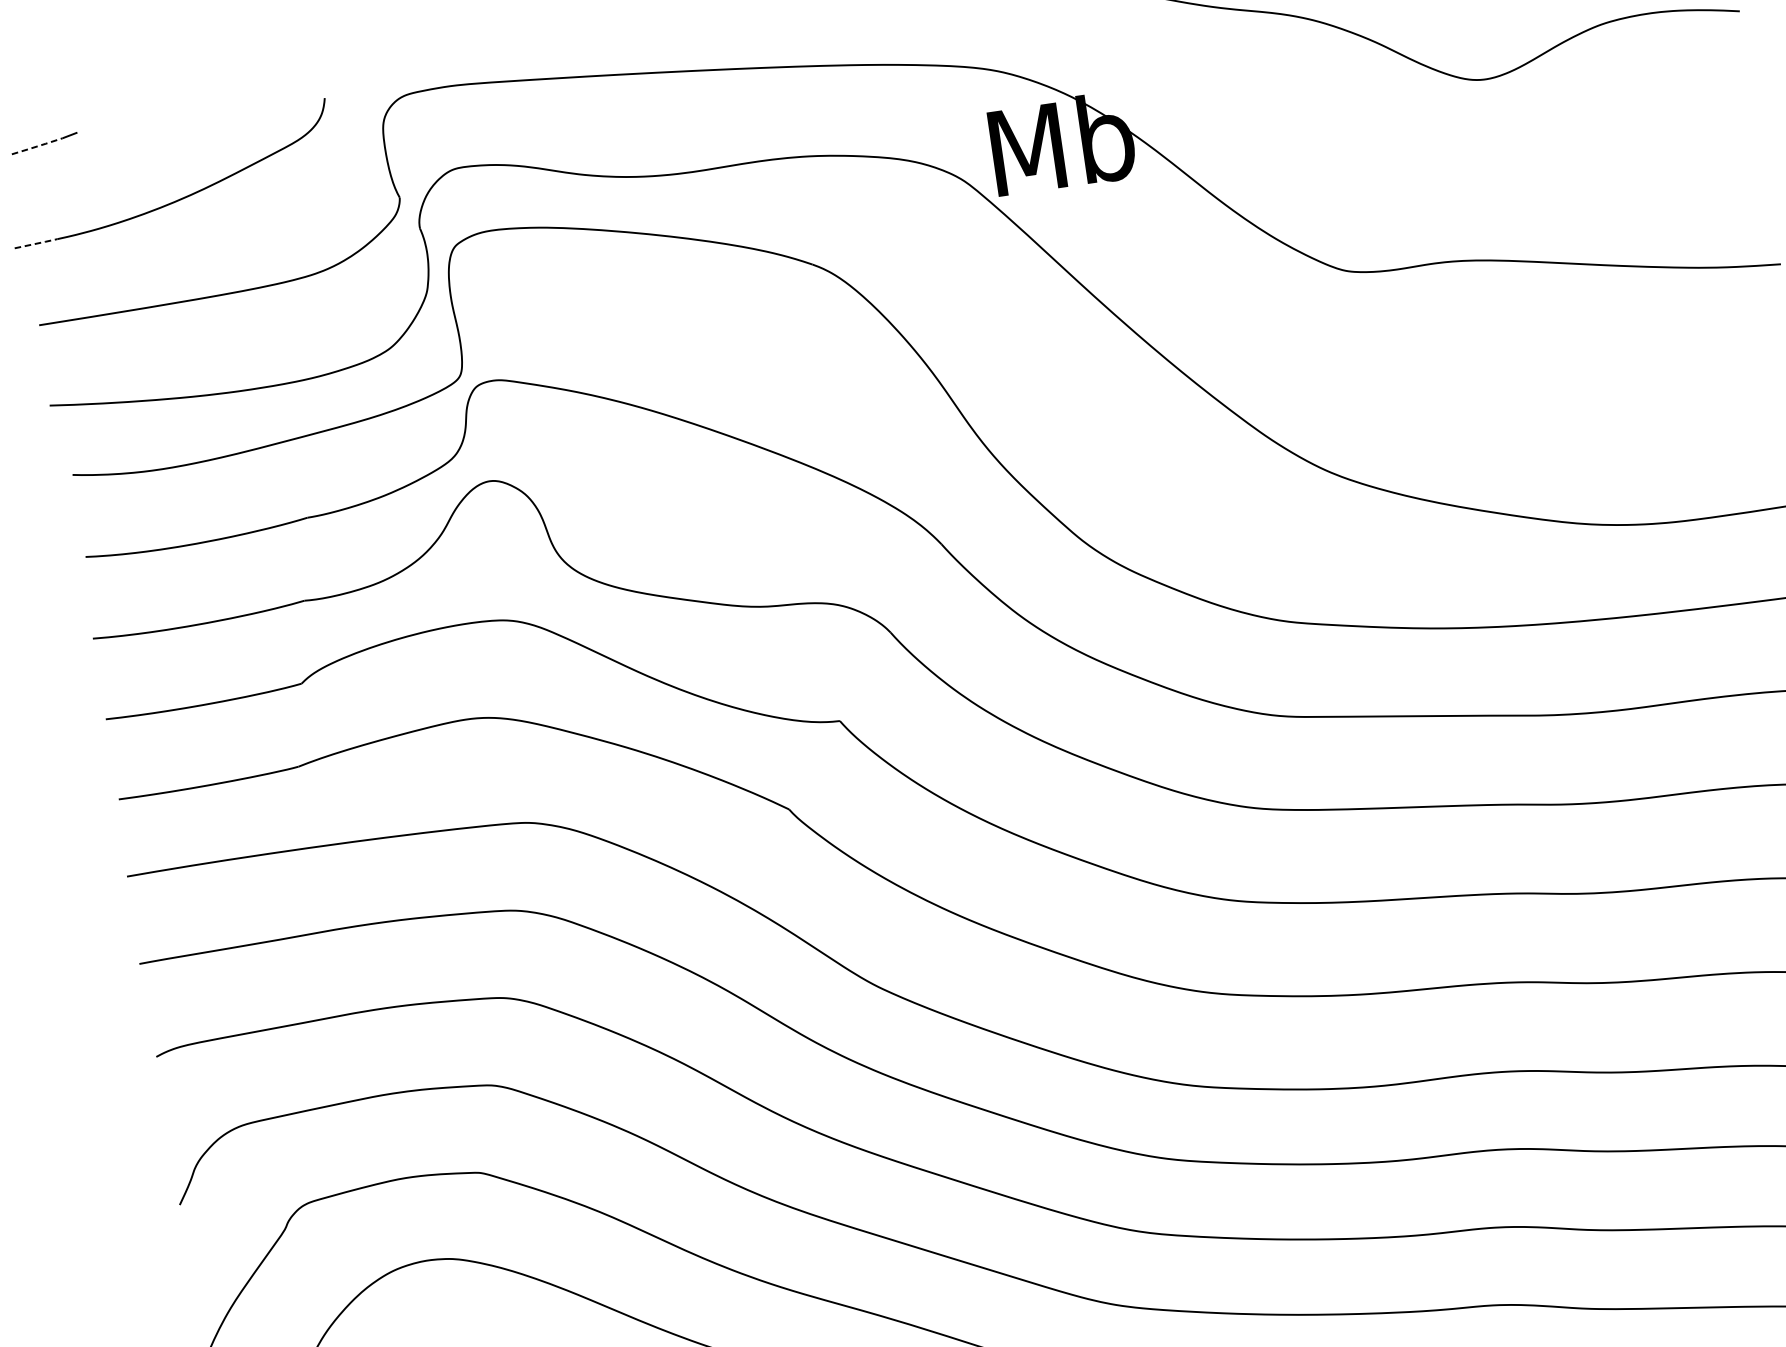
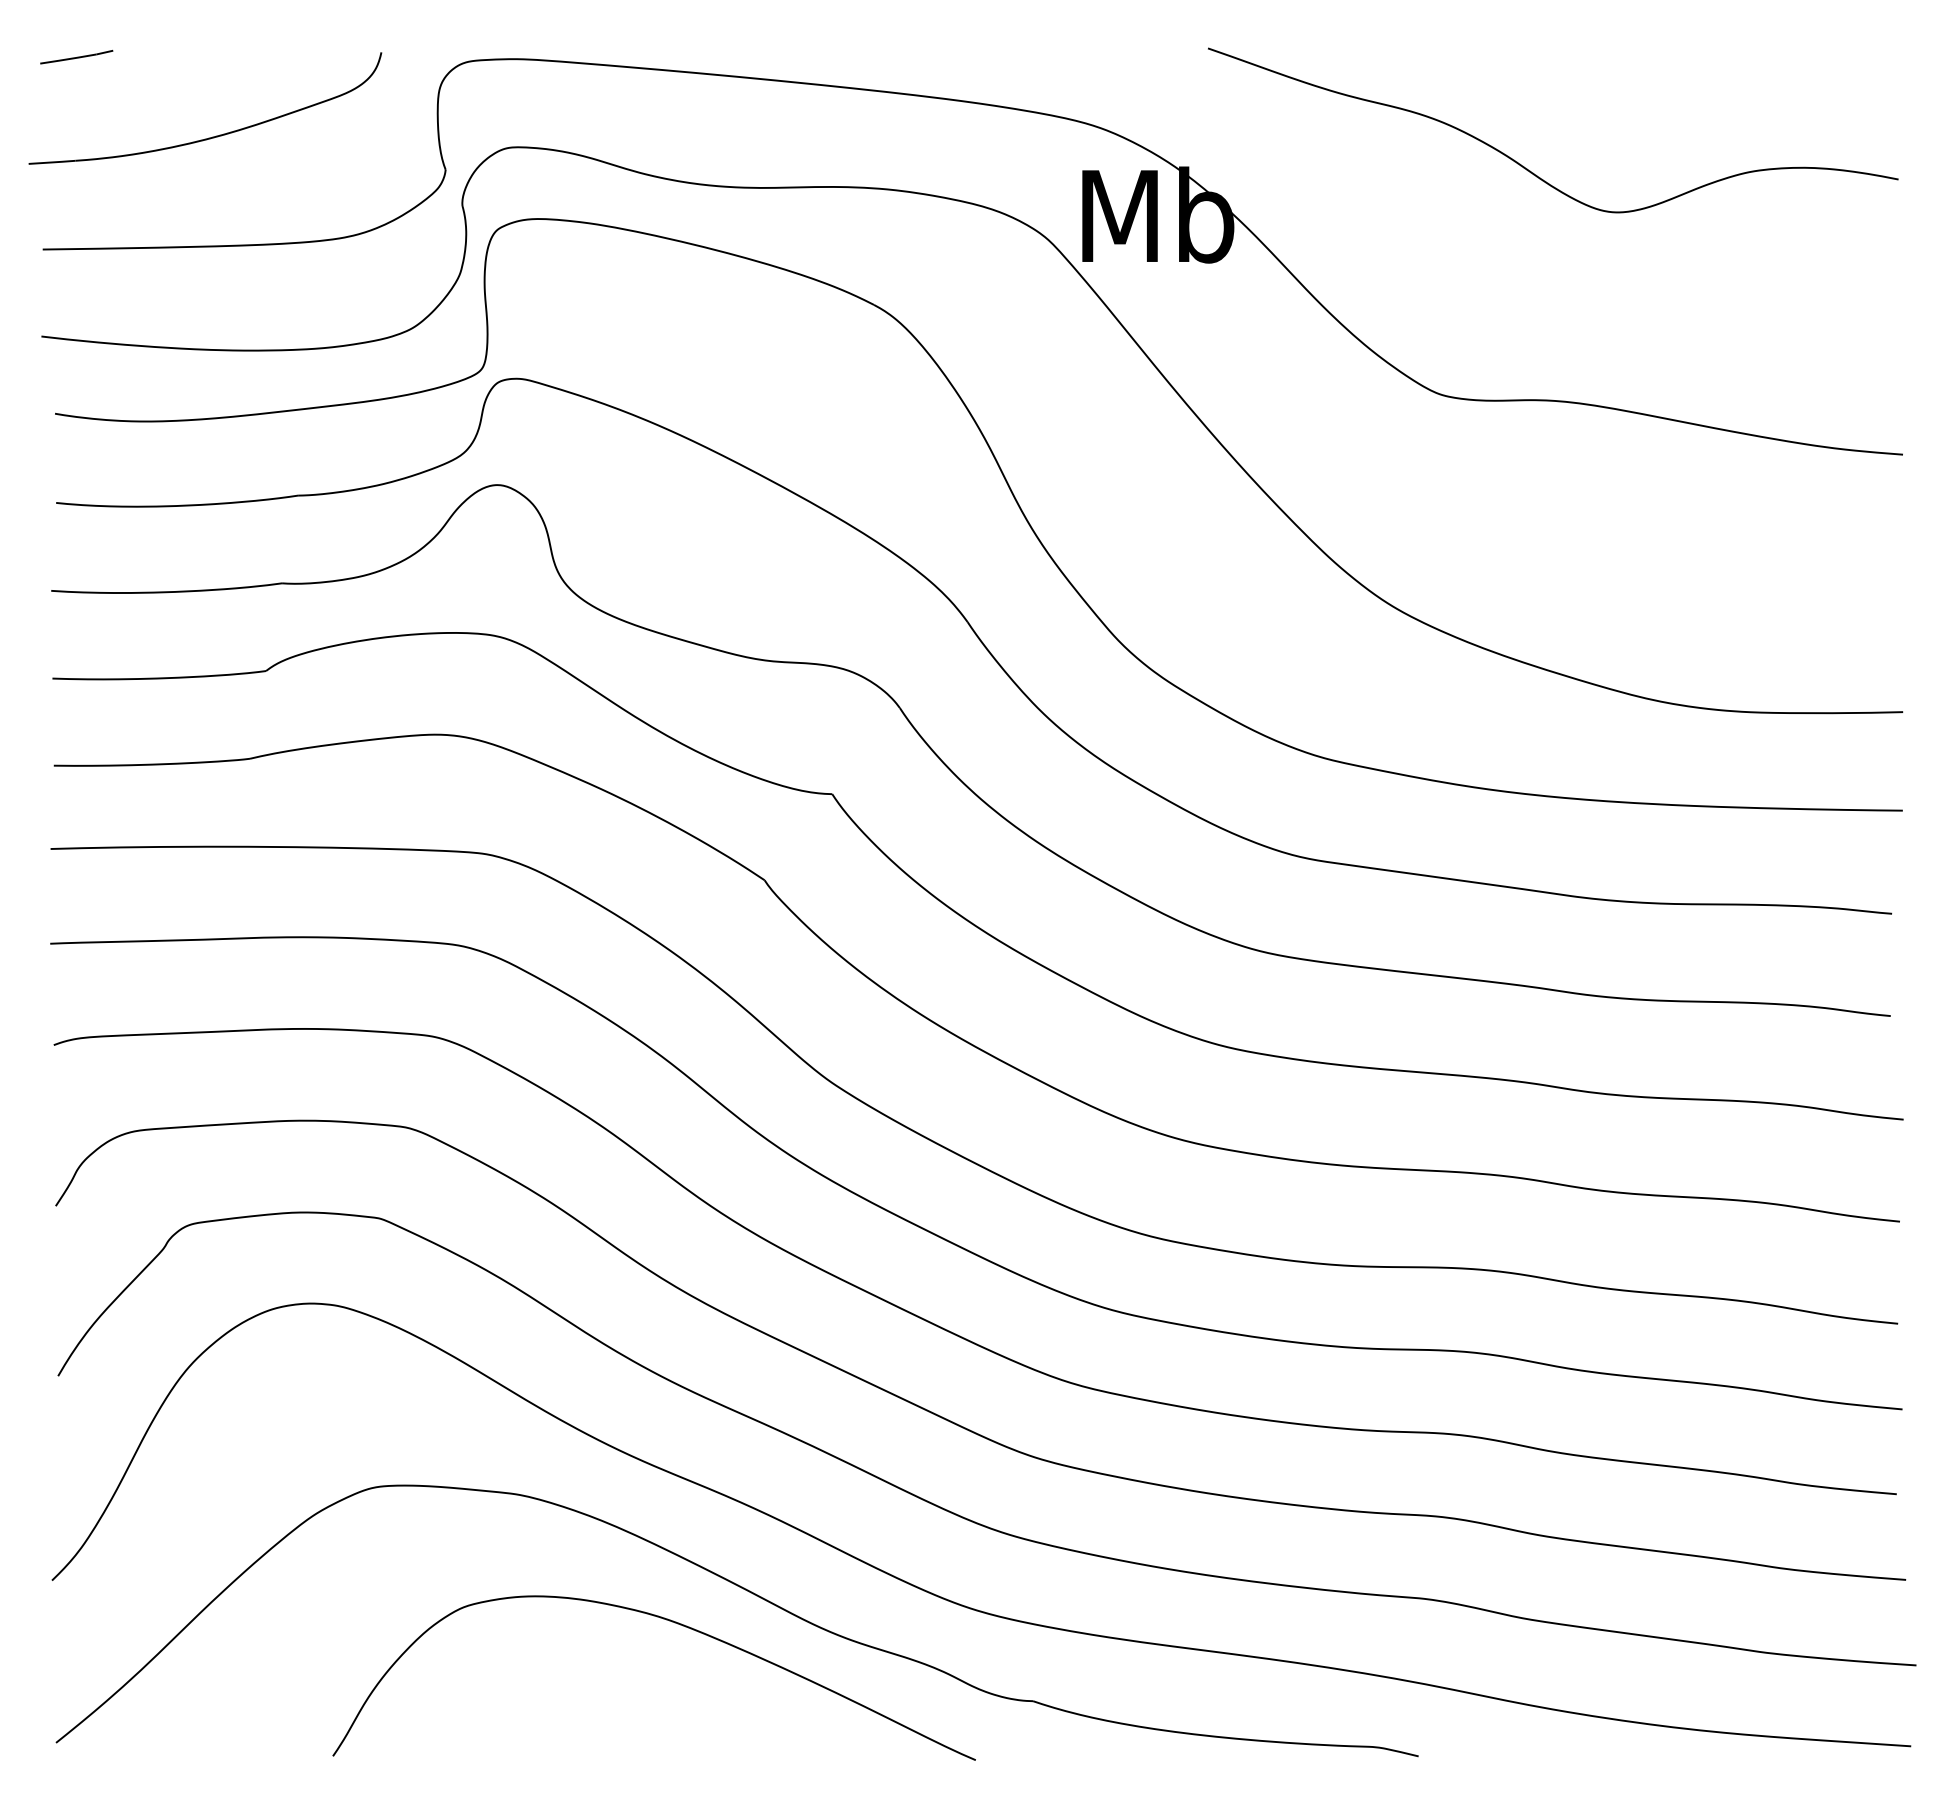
line: (37, 146) -> (68, 59), dashed -> solid
line: (37, 243) -> (53, 162), dashed -> solid

